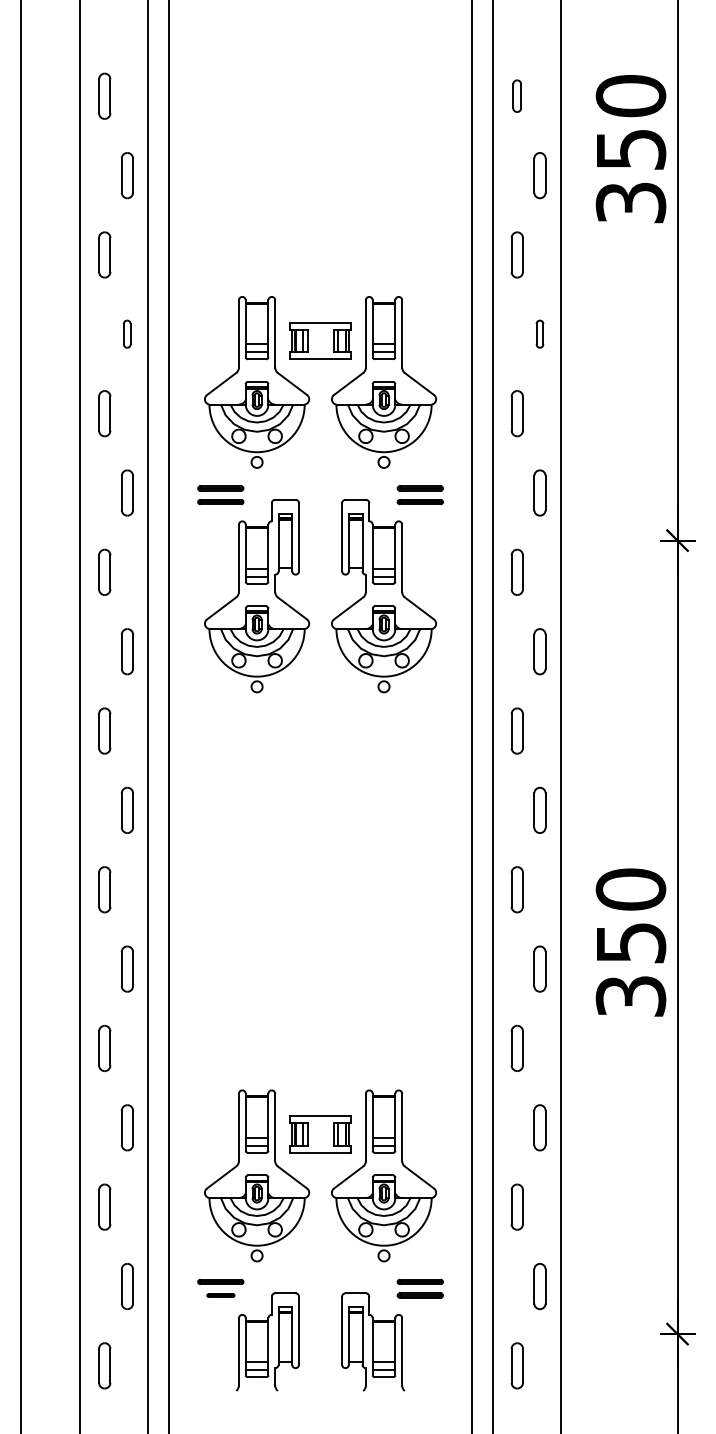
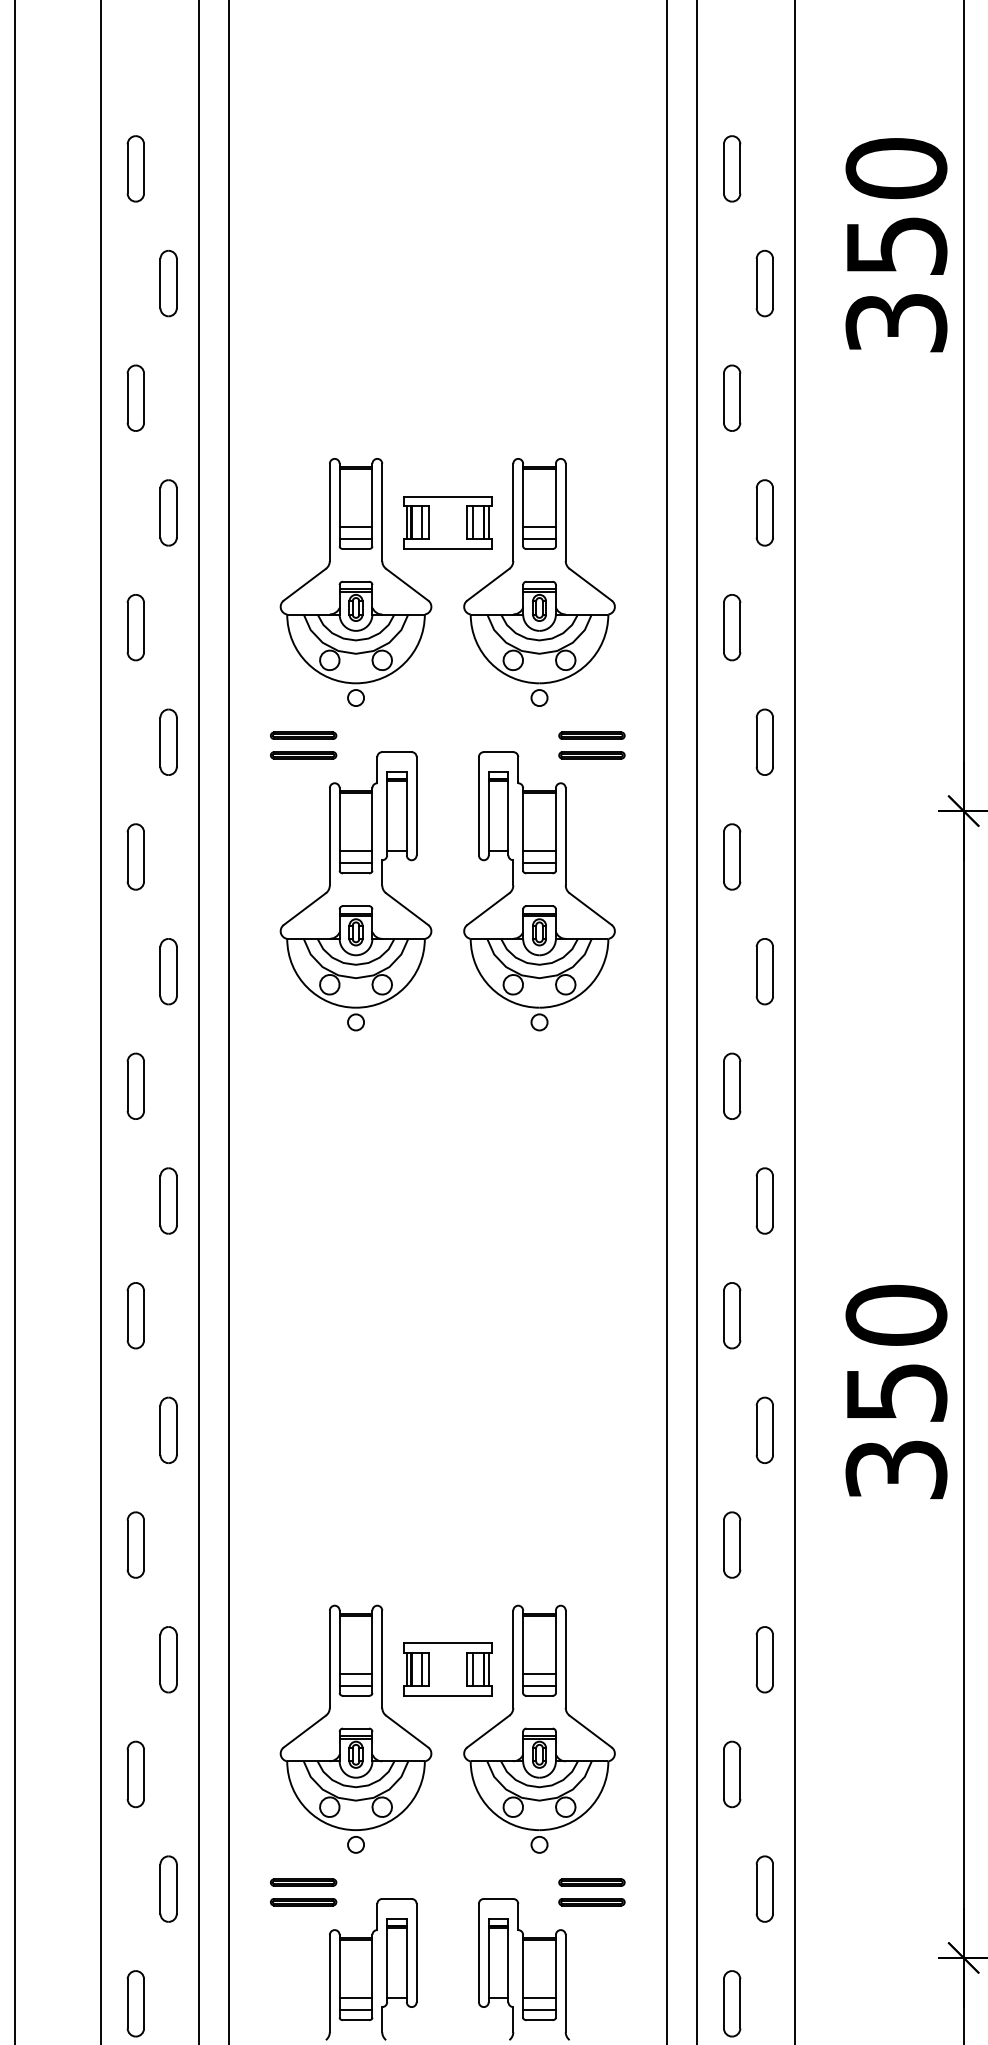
part: (516, 95) -> (730, 167), size x1.43
part: (126, 333) -> (167, 511), size x1.67
part: (539, 333) -> (764, 511), size x1.67
part: (220, 1295) -> (303, 1902), size x1.67

